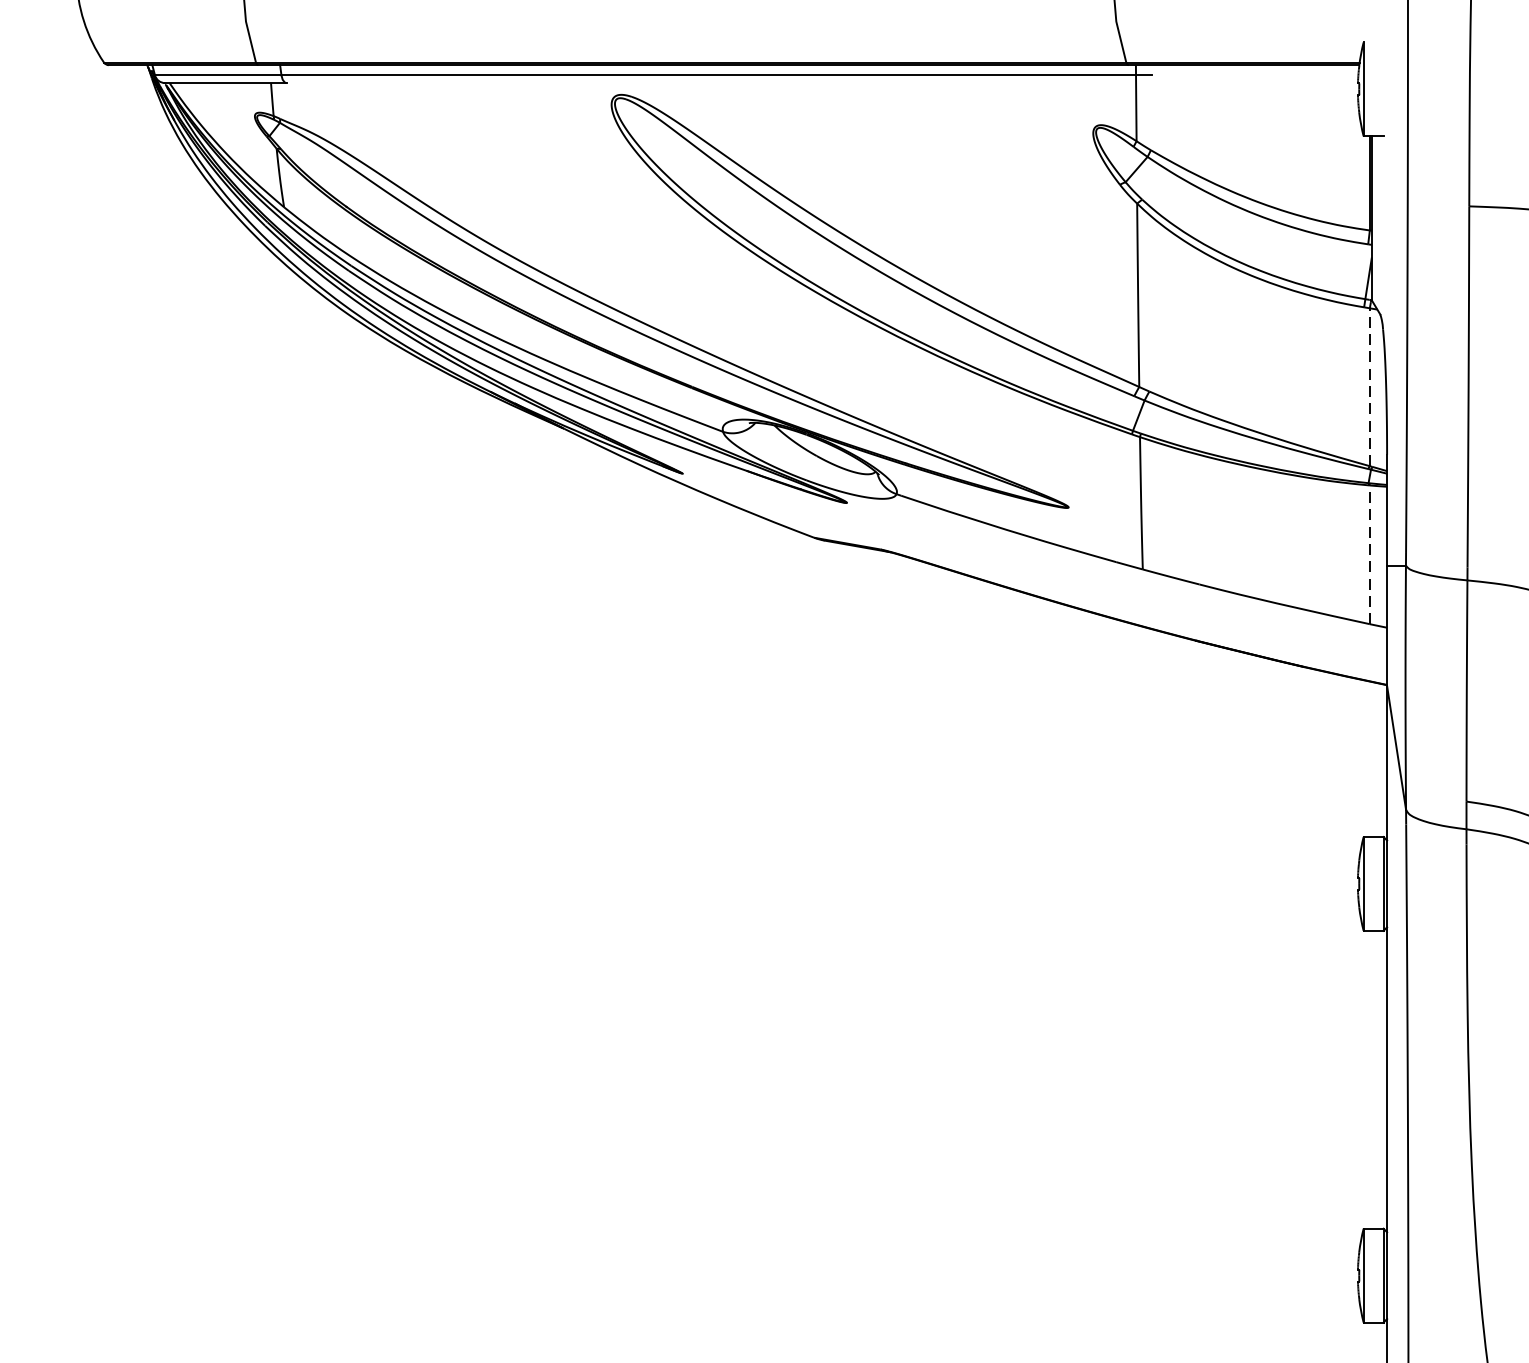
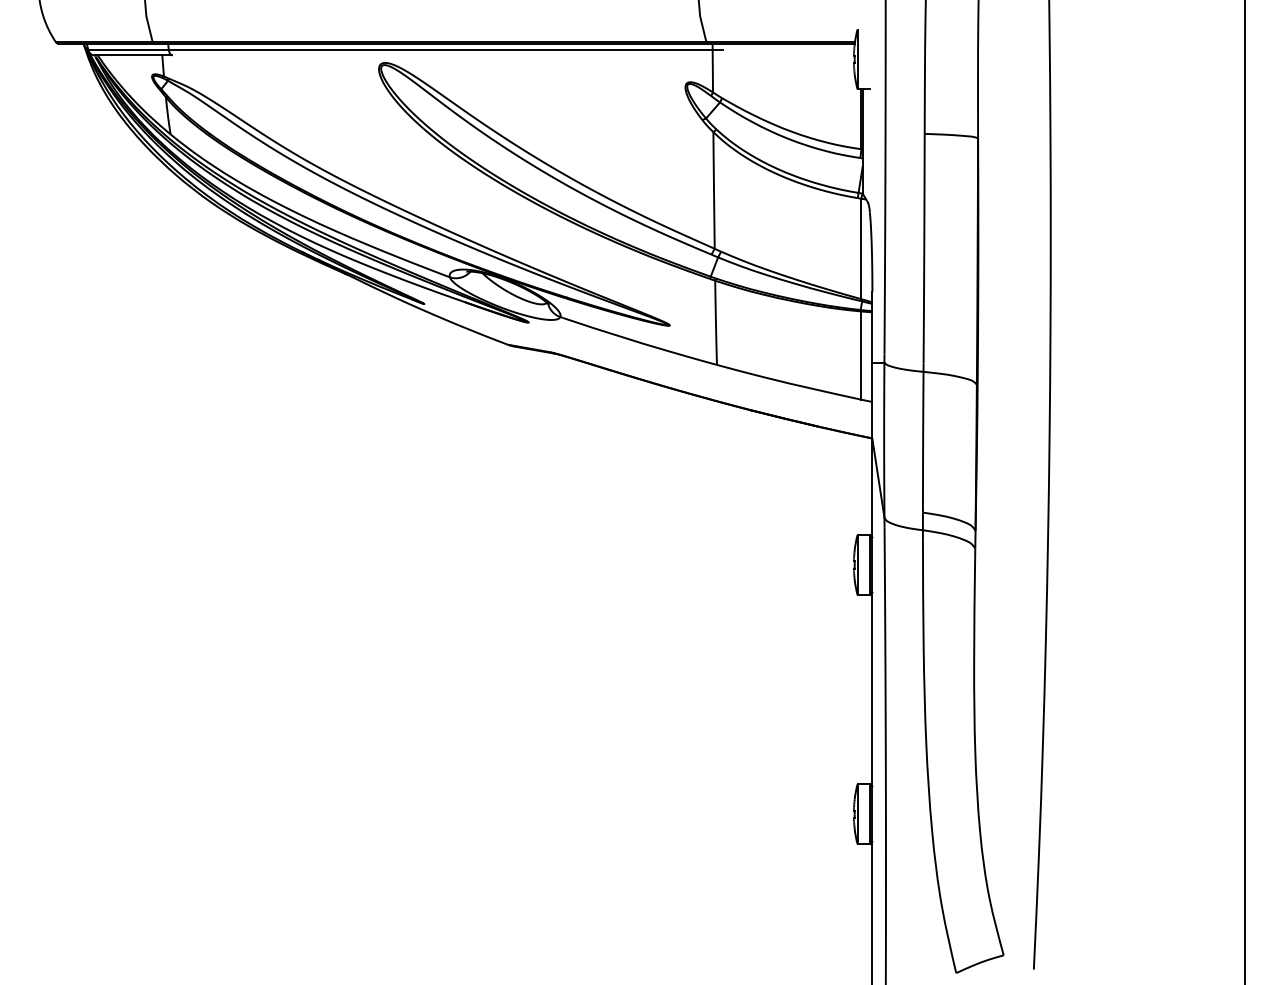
line: (1369, 386) -> (861, 248), dashed -> solid
line: (1369, 554) -> (861, 355), dashed -> solid

